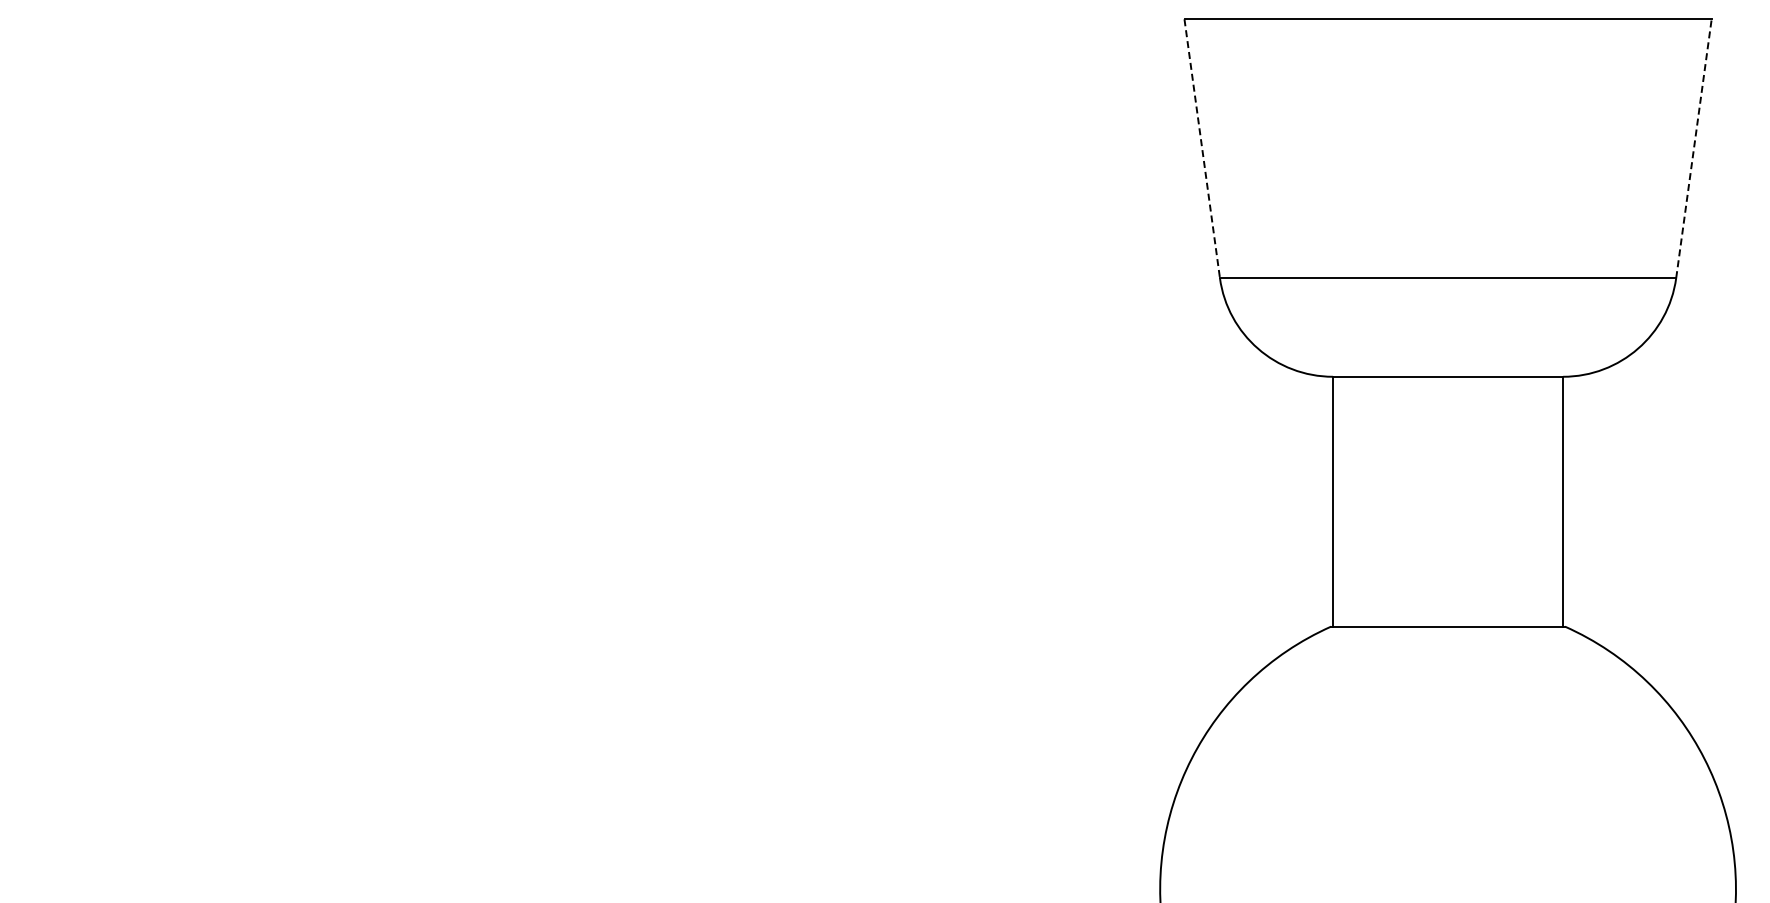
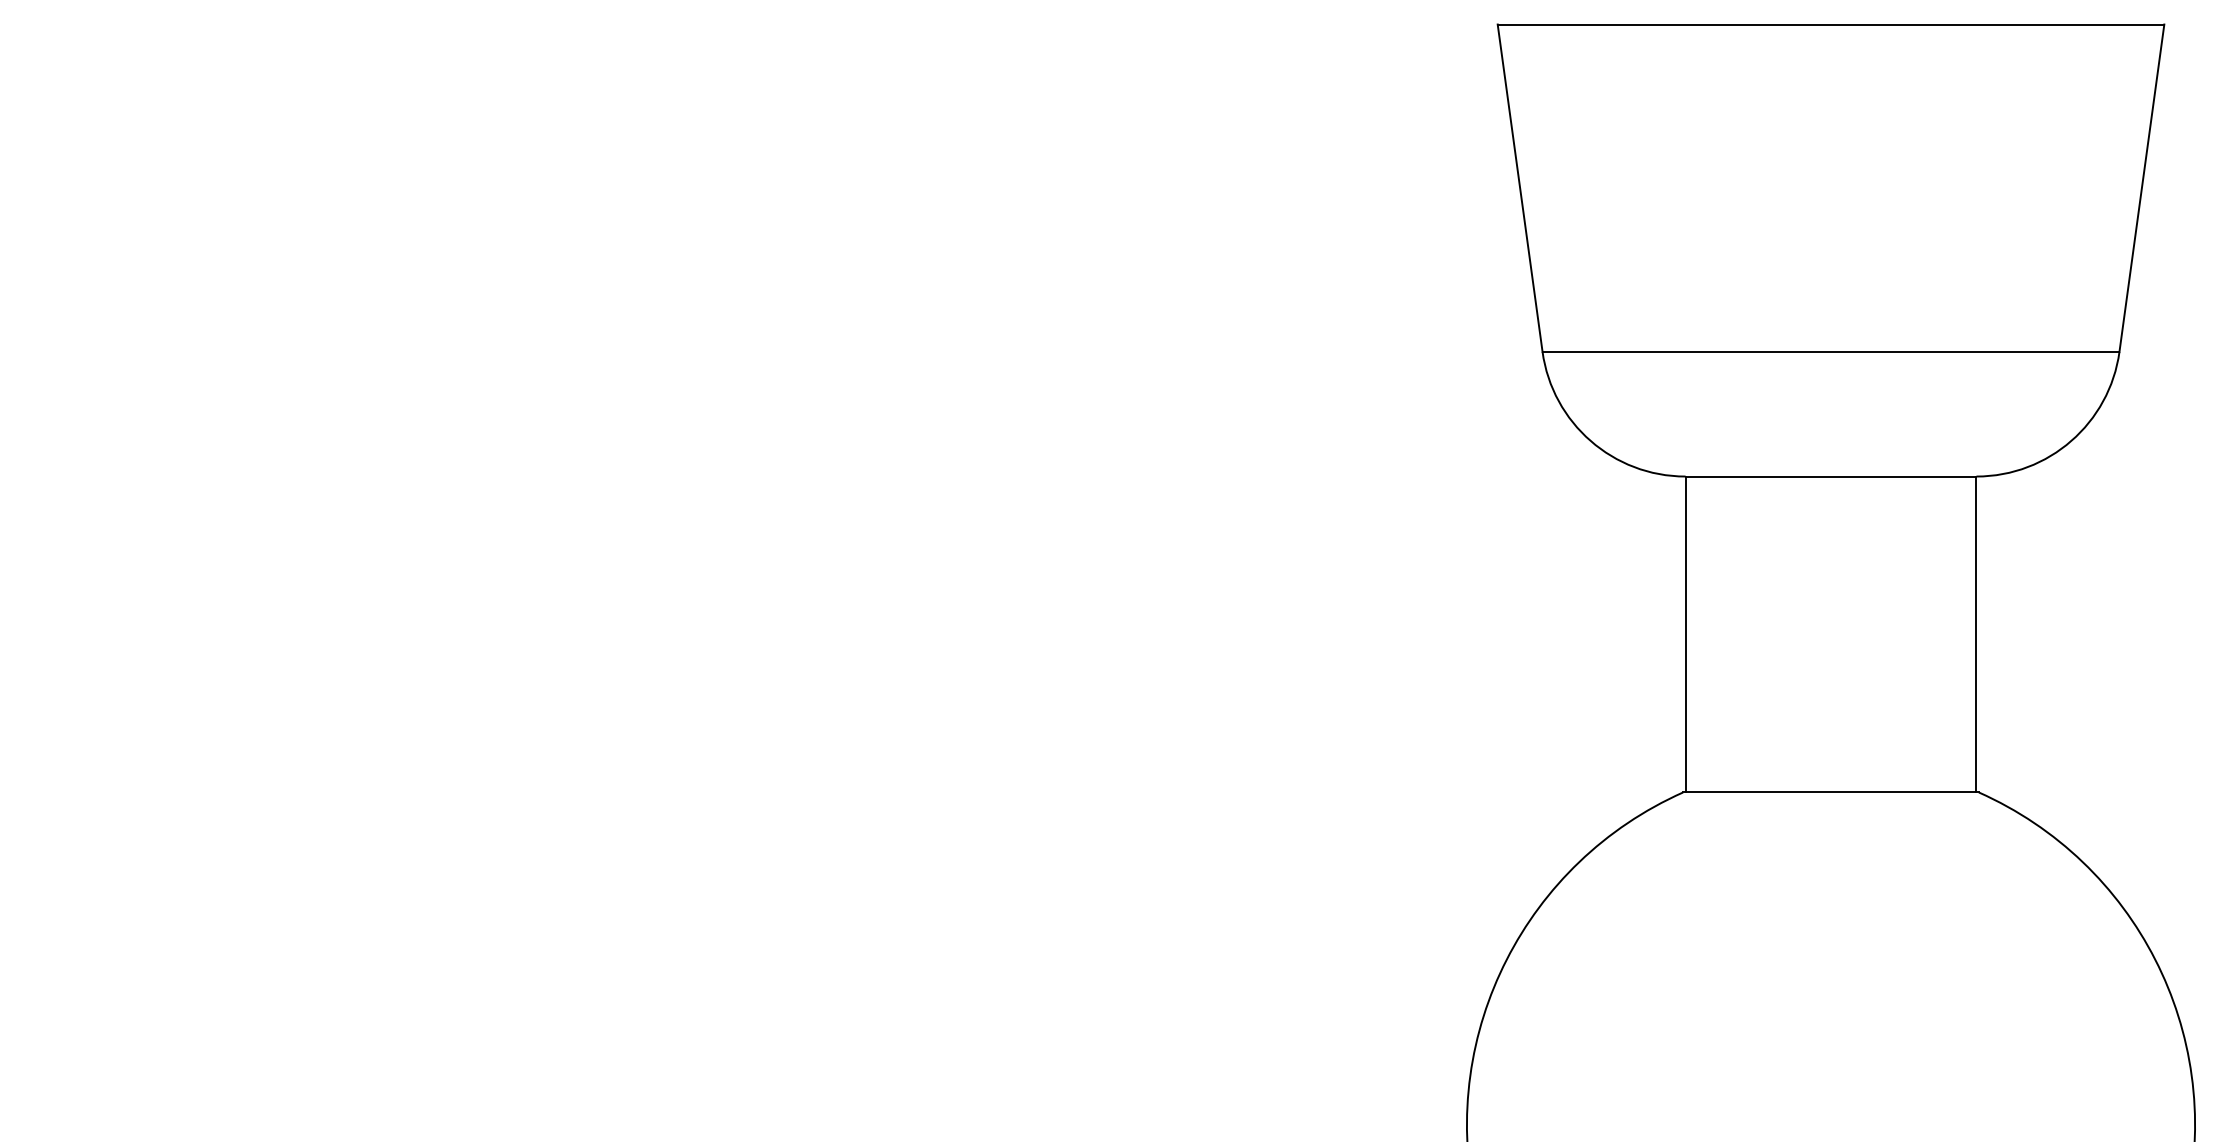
line: (1202, 148) -> (1520, 187), dashed -> solid
line: (1693, 148) -> (2141, 187), dashed -> solid

